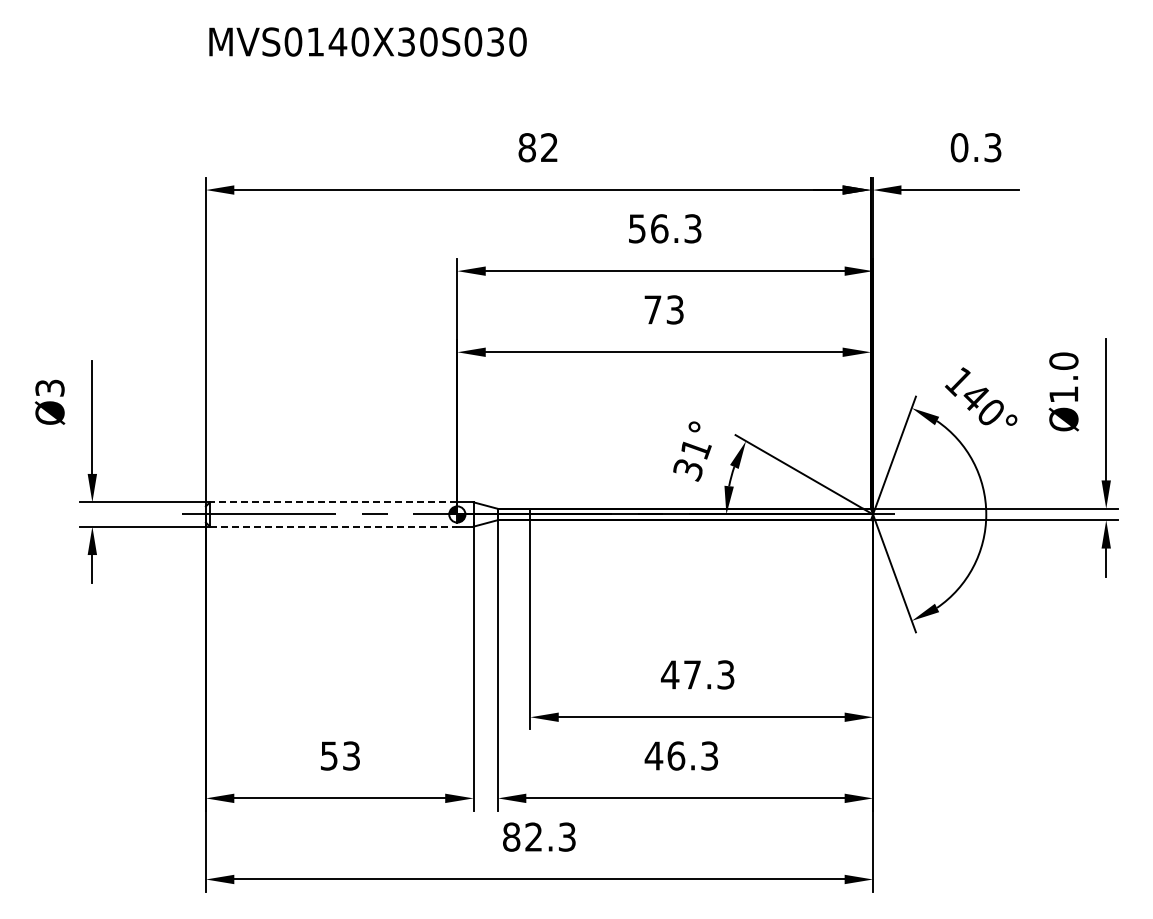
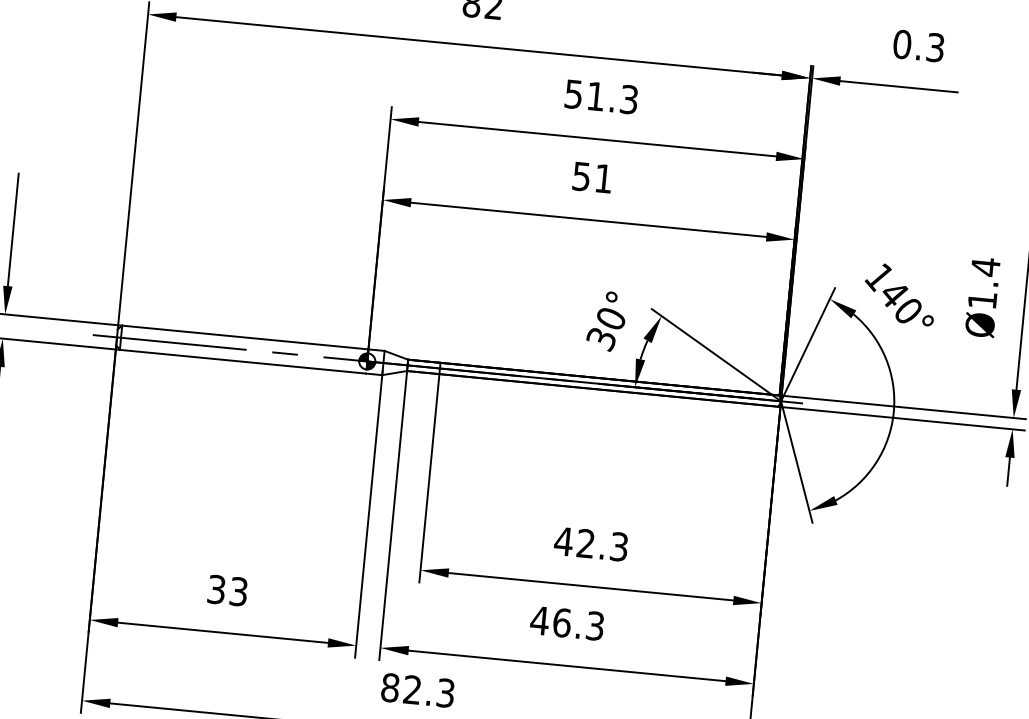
text: (659, 228) -> (595, 96), 56.3 -> 51.3
text: (663, 309) -> (592, 177), 73 -> 51
text: (1063, 361) -> (985, 267), Ø1.0 -> Ø1.4
text: (696, 448) -> (611, 318), 31° -> 30°
line: (333, 502) -> (245, 337), dashed -> solid
line: (333, 526) -> (242, 361), dashed -> solid
text: (692, 674) -> (586, 543), 47.3 -> 42.3
text: (329, 755) -> (216, 589), 53 -> 33

